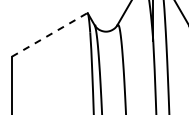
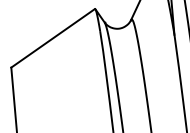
line: (49, 34) -> (52, 37), dashed -> solid

